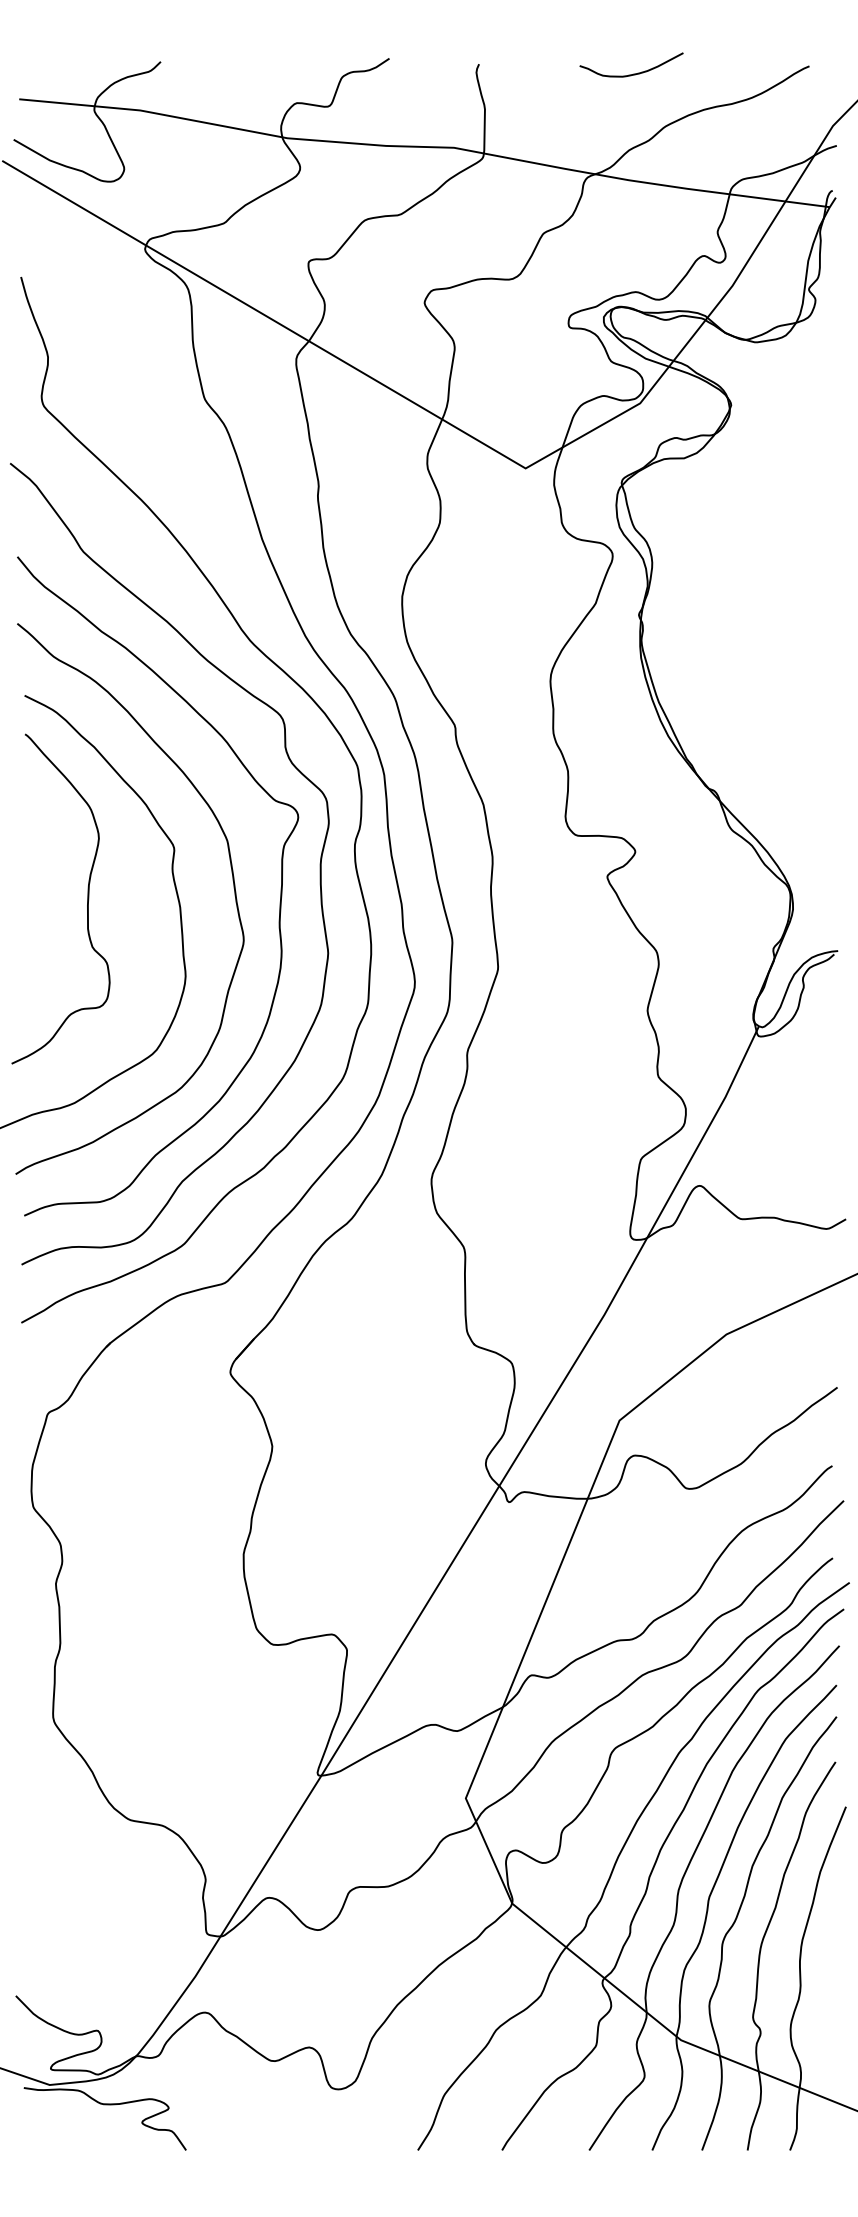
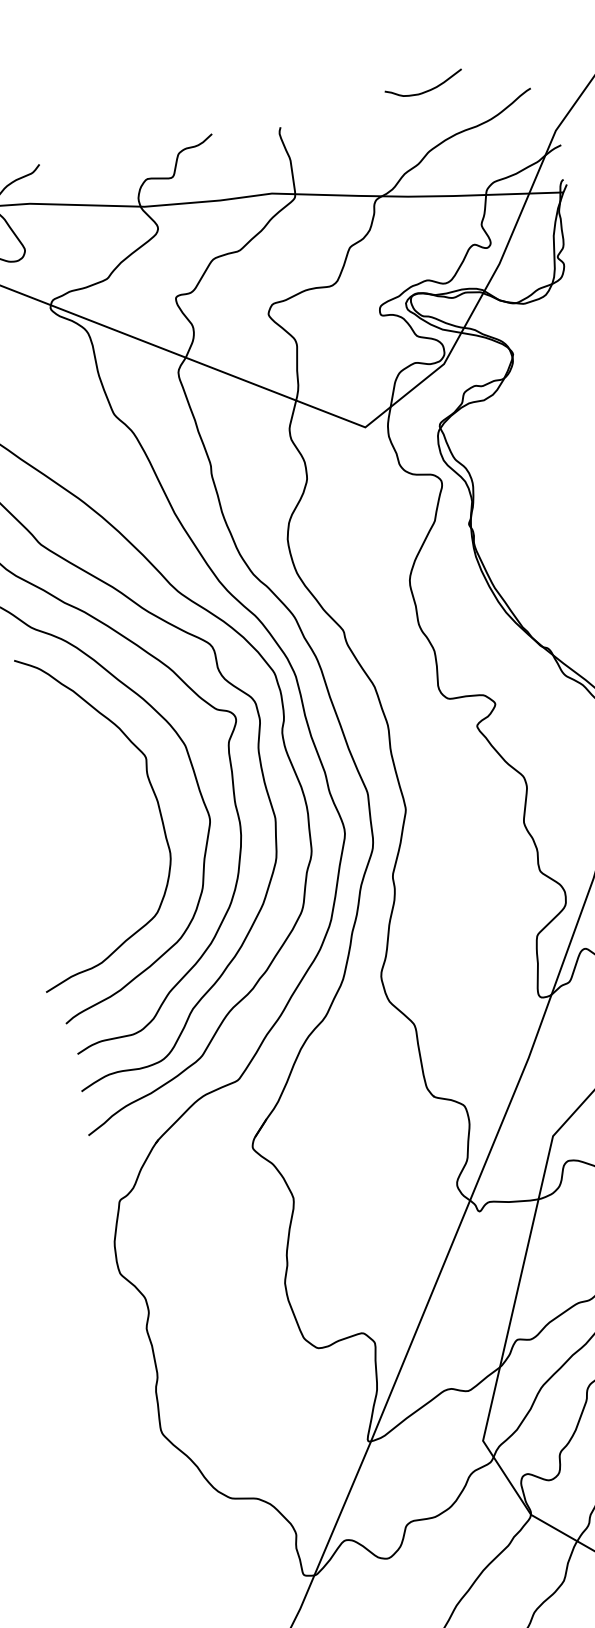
curve: (633, 73) -> (426, 90), moved
curve: (87, 898) -> (86, 806), removed

